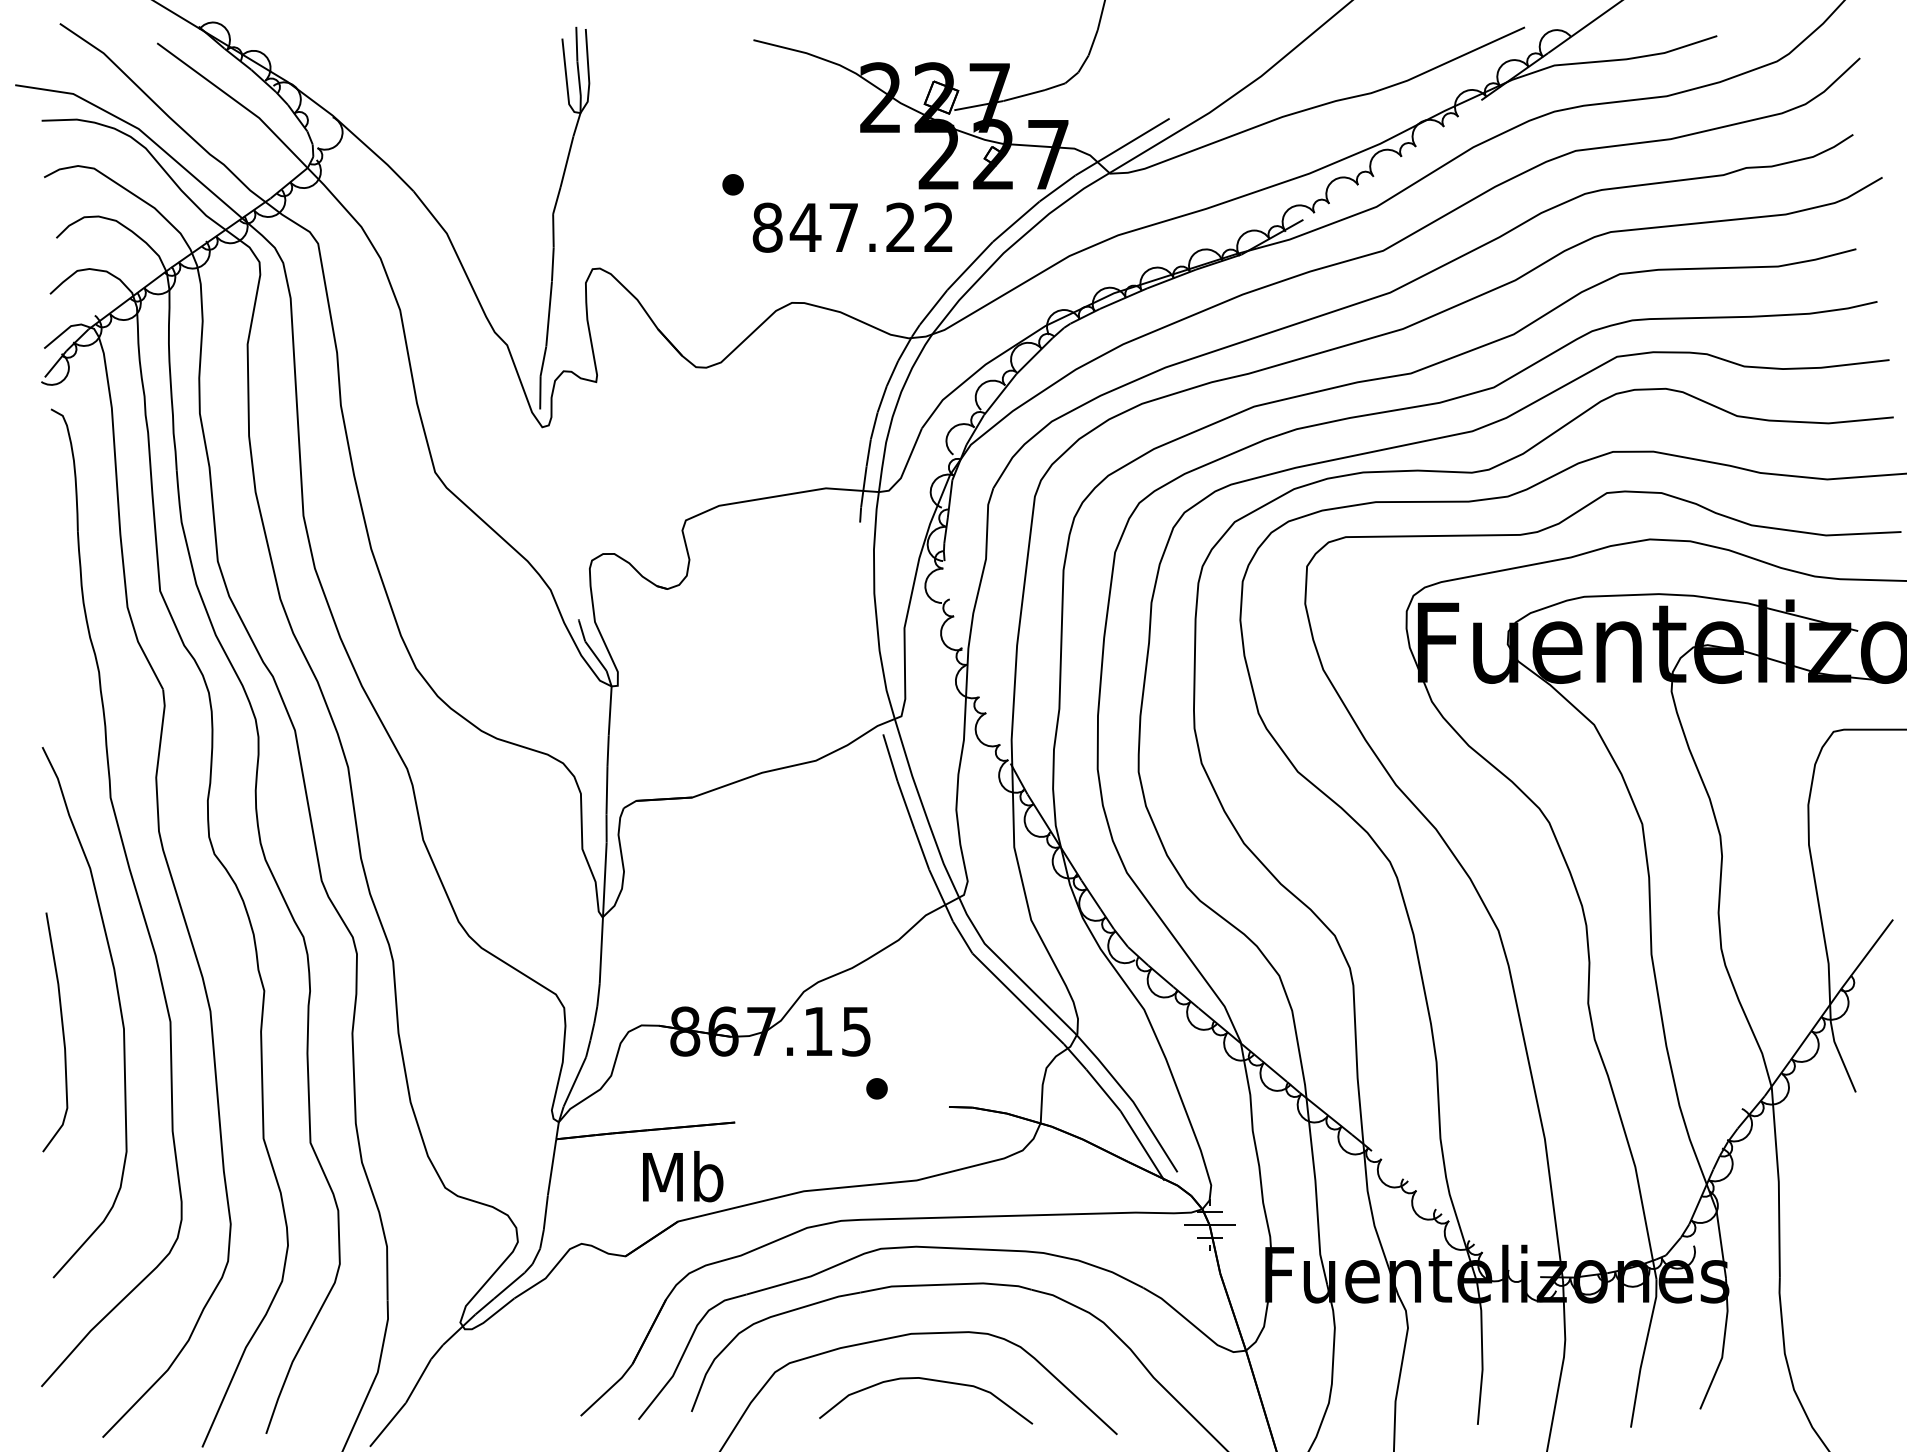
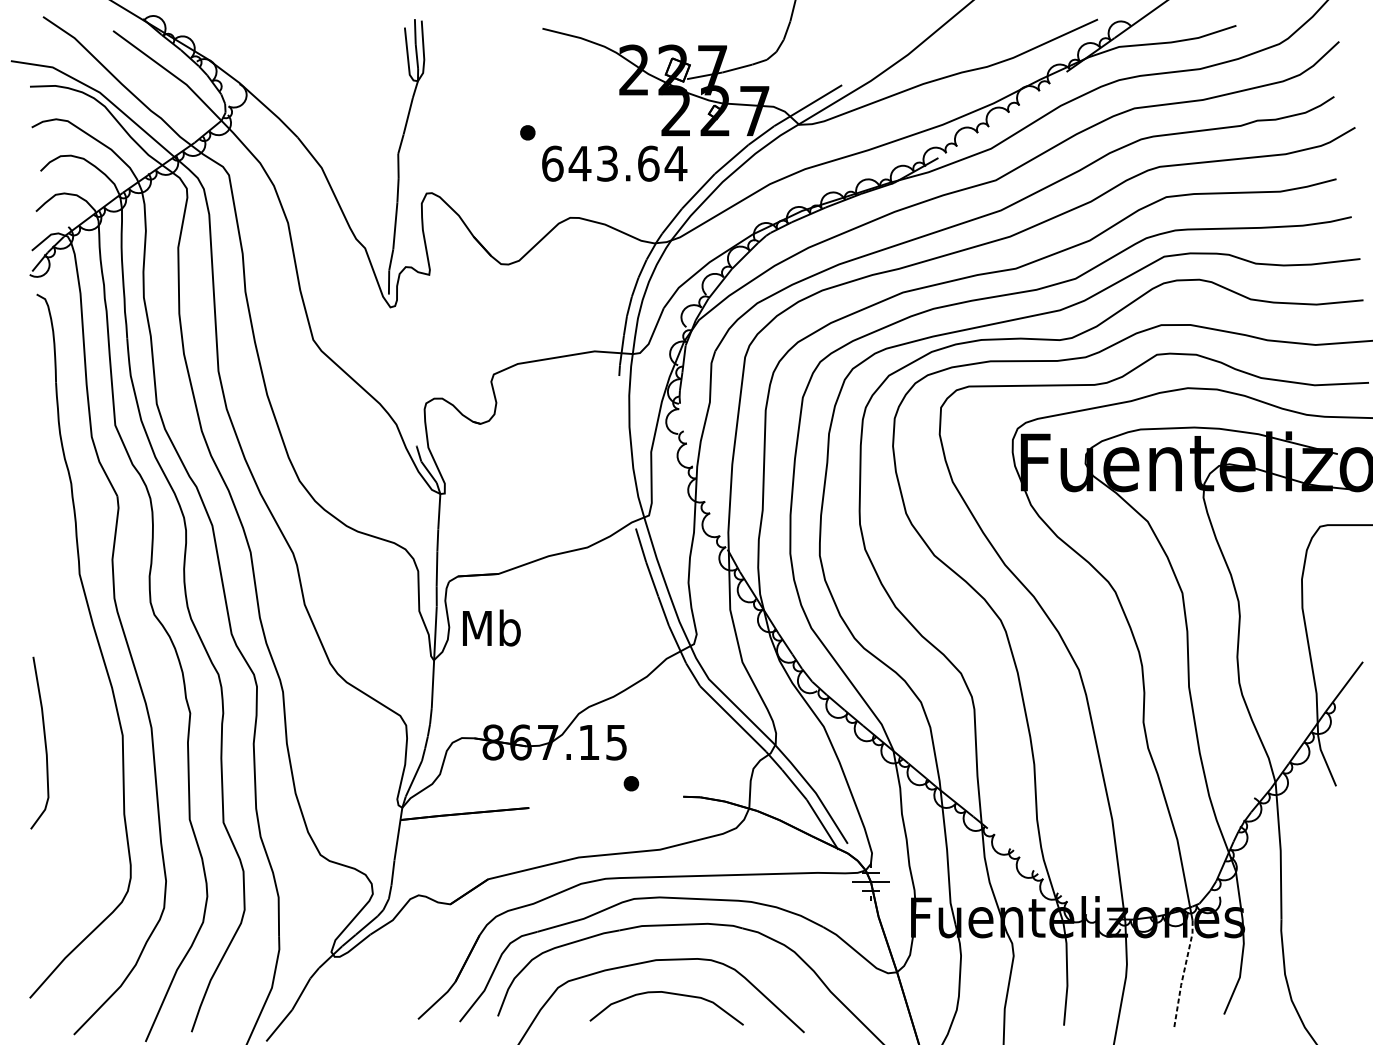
text: (853, 227) -> (614, 163), 847.22 -> 643.64
curve: (119, 1009) -> (86, 726), removed
text: (683, 1176) -> (492, 627), moved
line: (1643, 1353) -> (1183, 974), solid -> dashed

